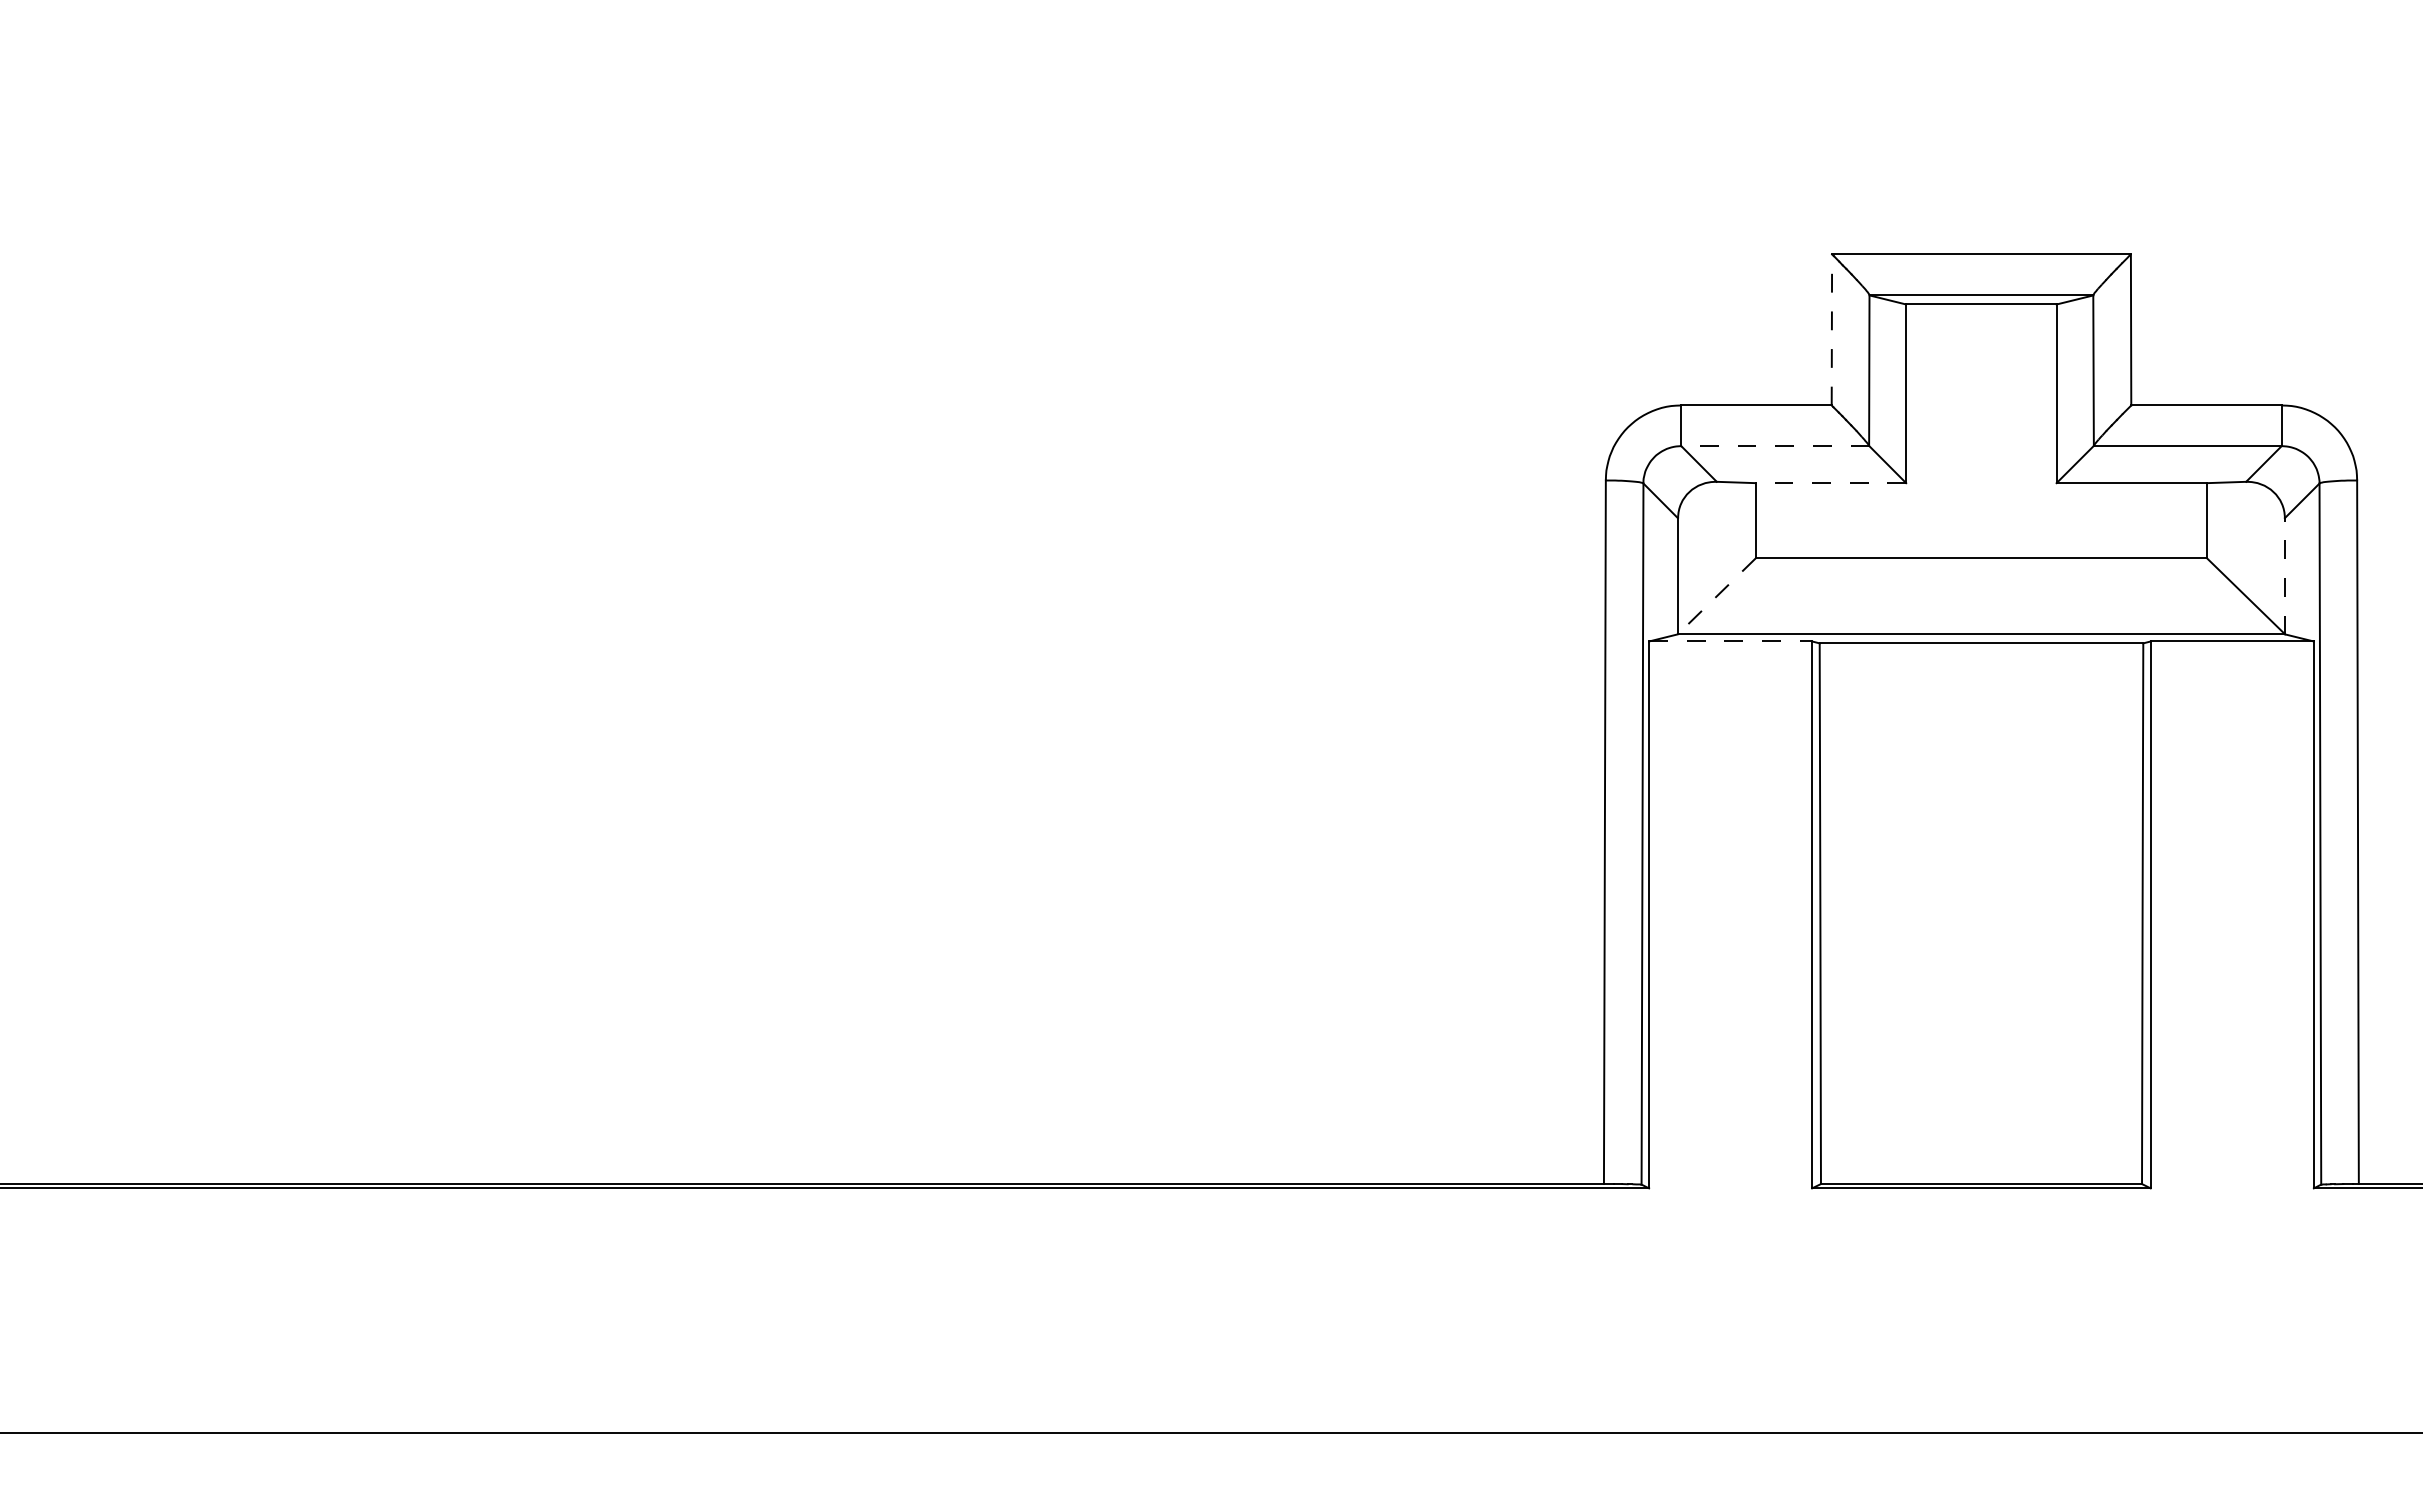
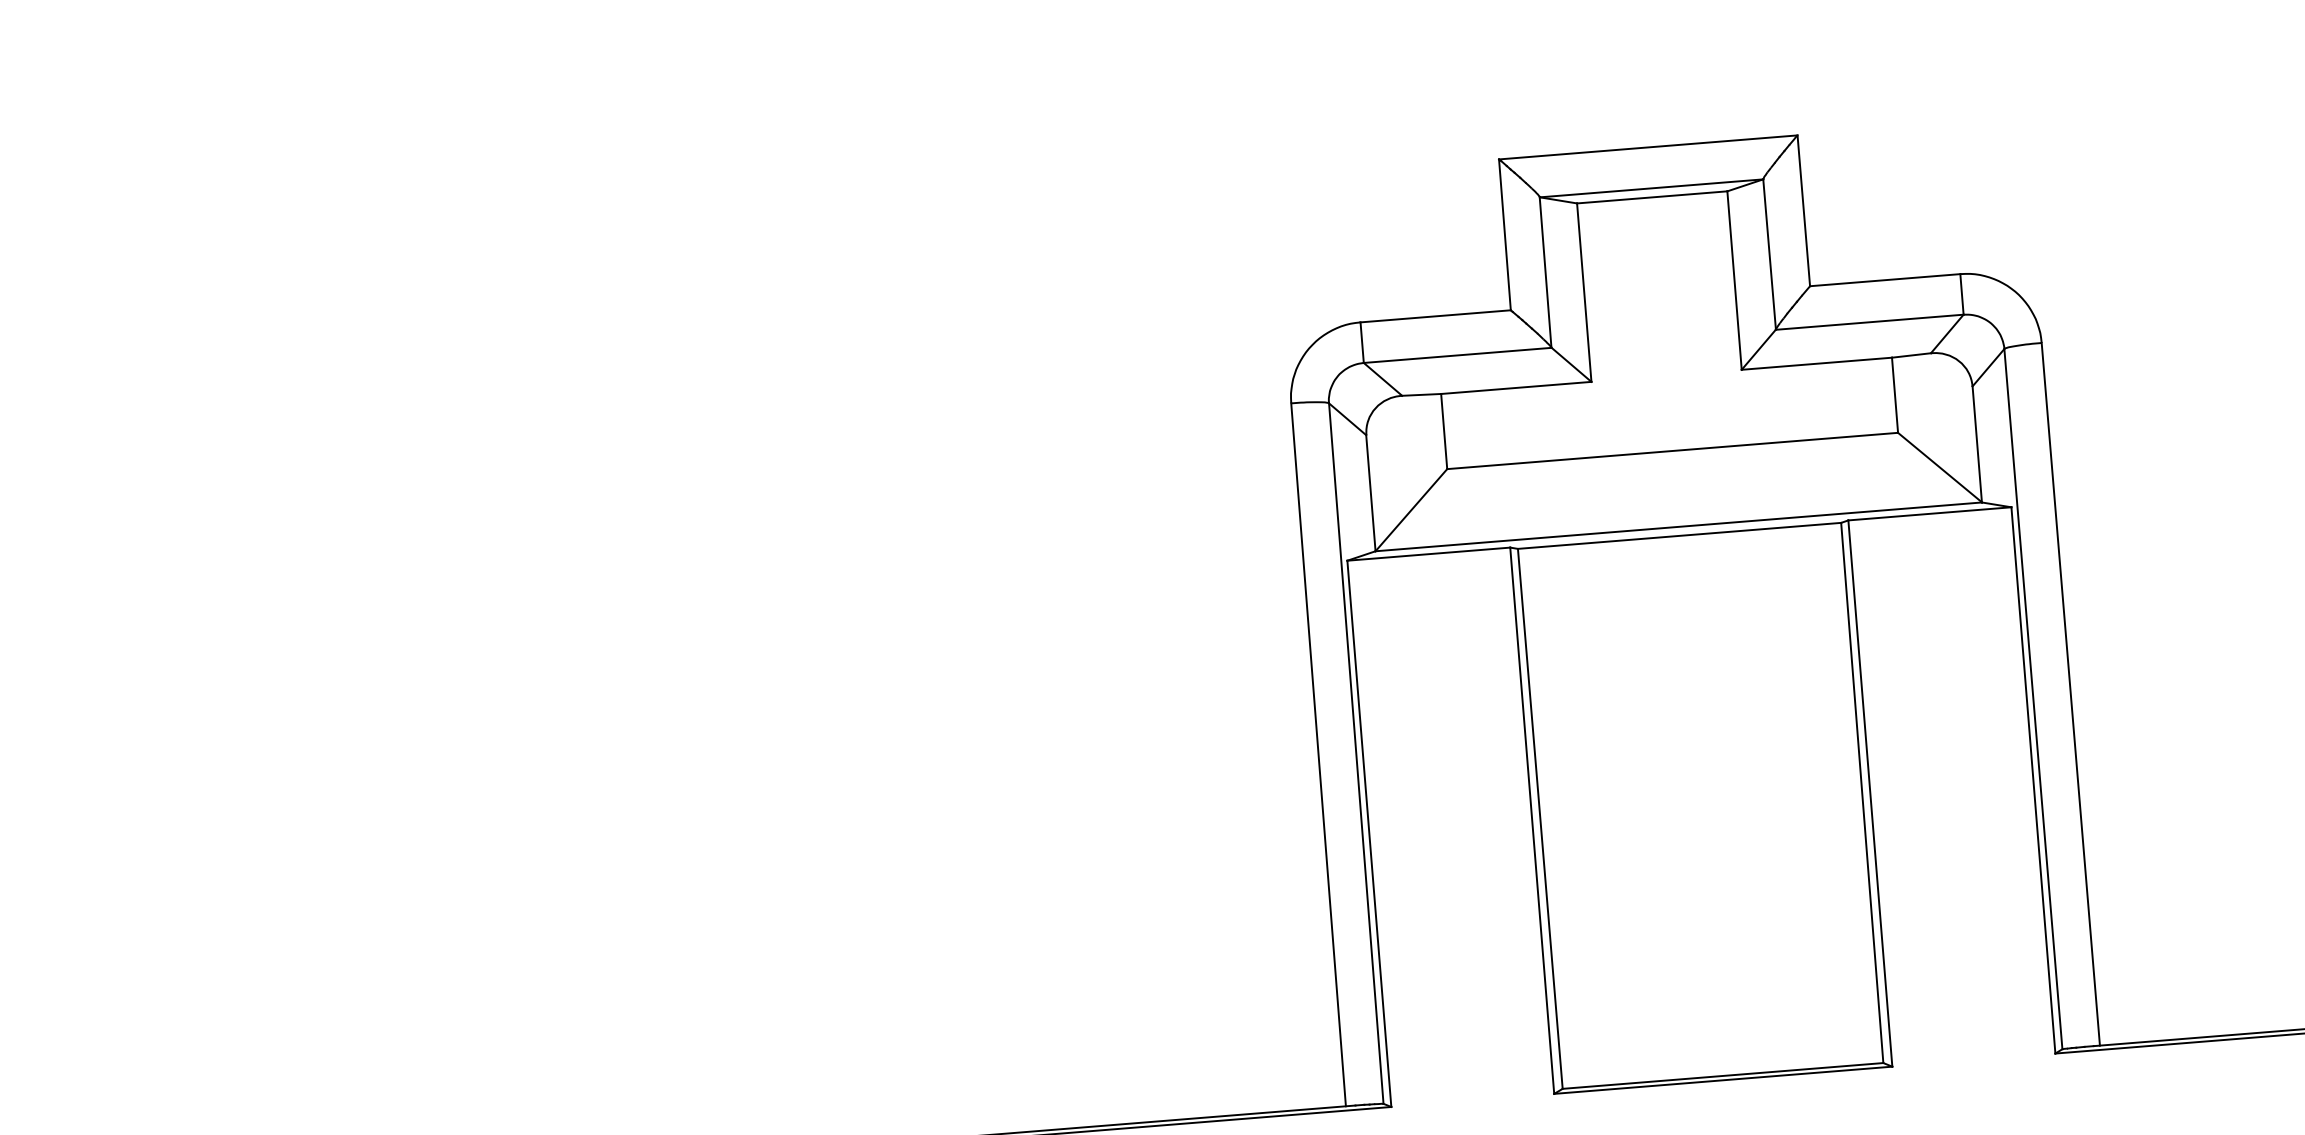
line: (1831, 329) -> (1504, 234), dashed -> solid
line: (1774, 446) -> (1456, 355), dashed -> solid
line: (1830, 483) -> (1515, 388), dashed -> solid
line: (2284, 575) -> (1976, 443), dashed -> solid
line: (1716, 596) -> (1411, 510), dashed -> solid
line: (1730, 641) -> (1428, 554), dashed -> solid

